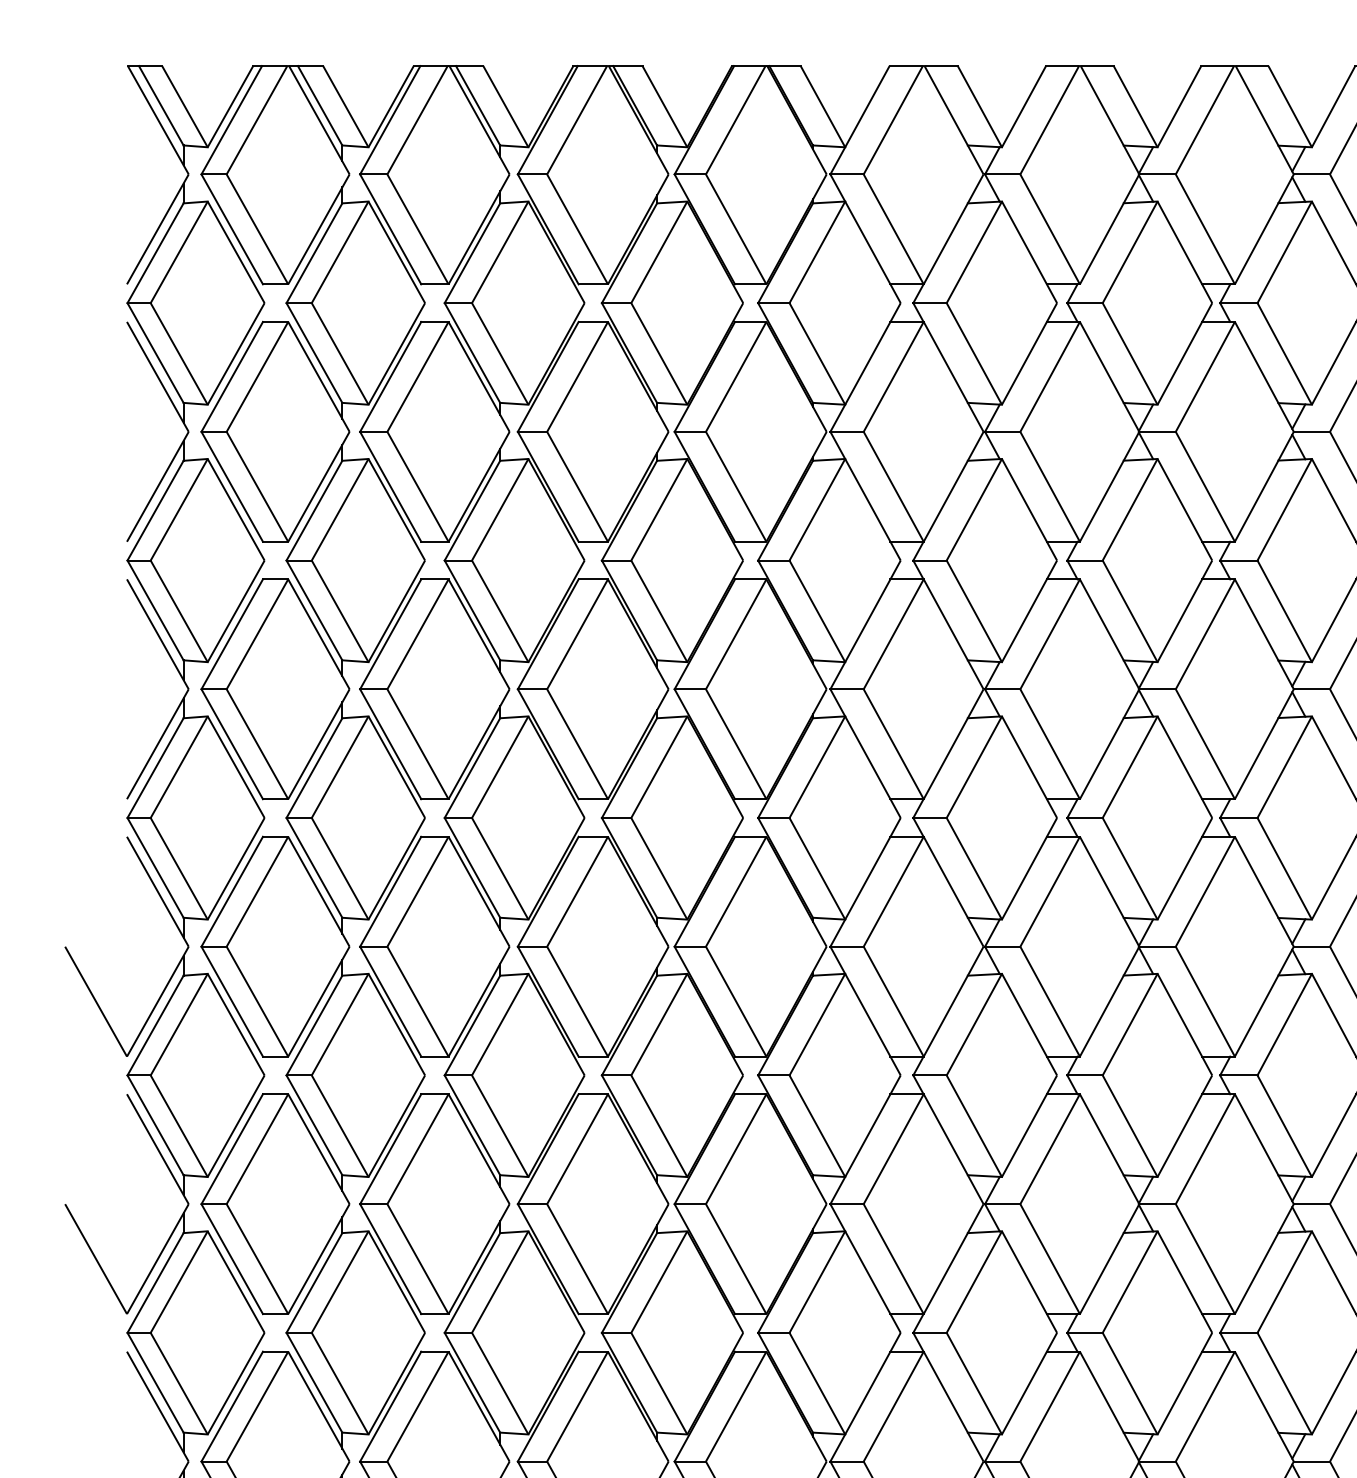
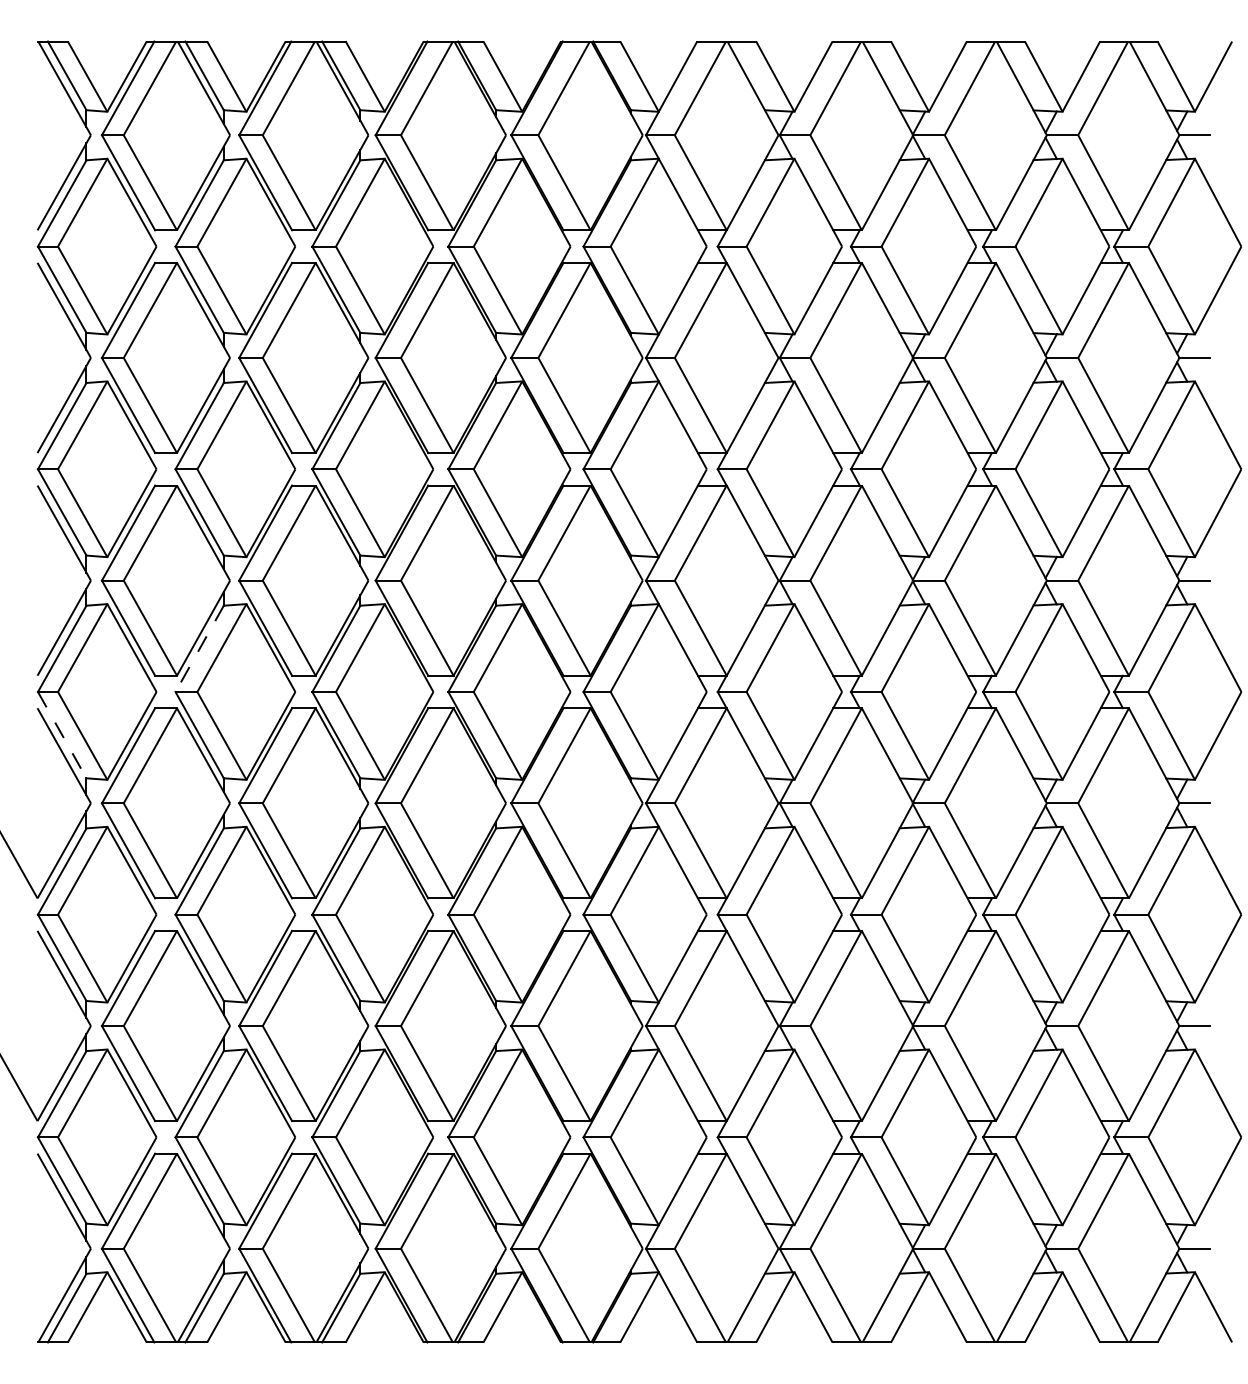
line: (314, 768) -> (199, 649), solid -> dashed
line: (155, 868) -> (62, 735), solid -> dashed

